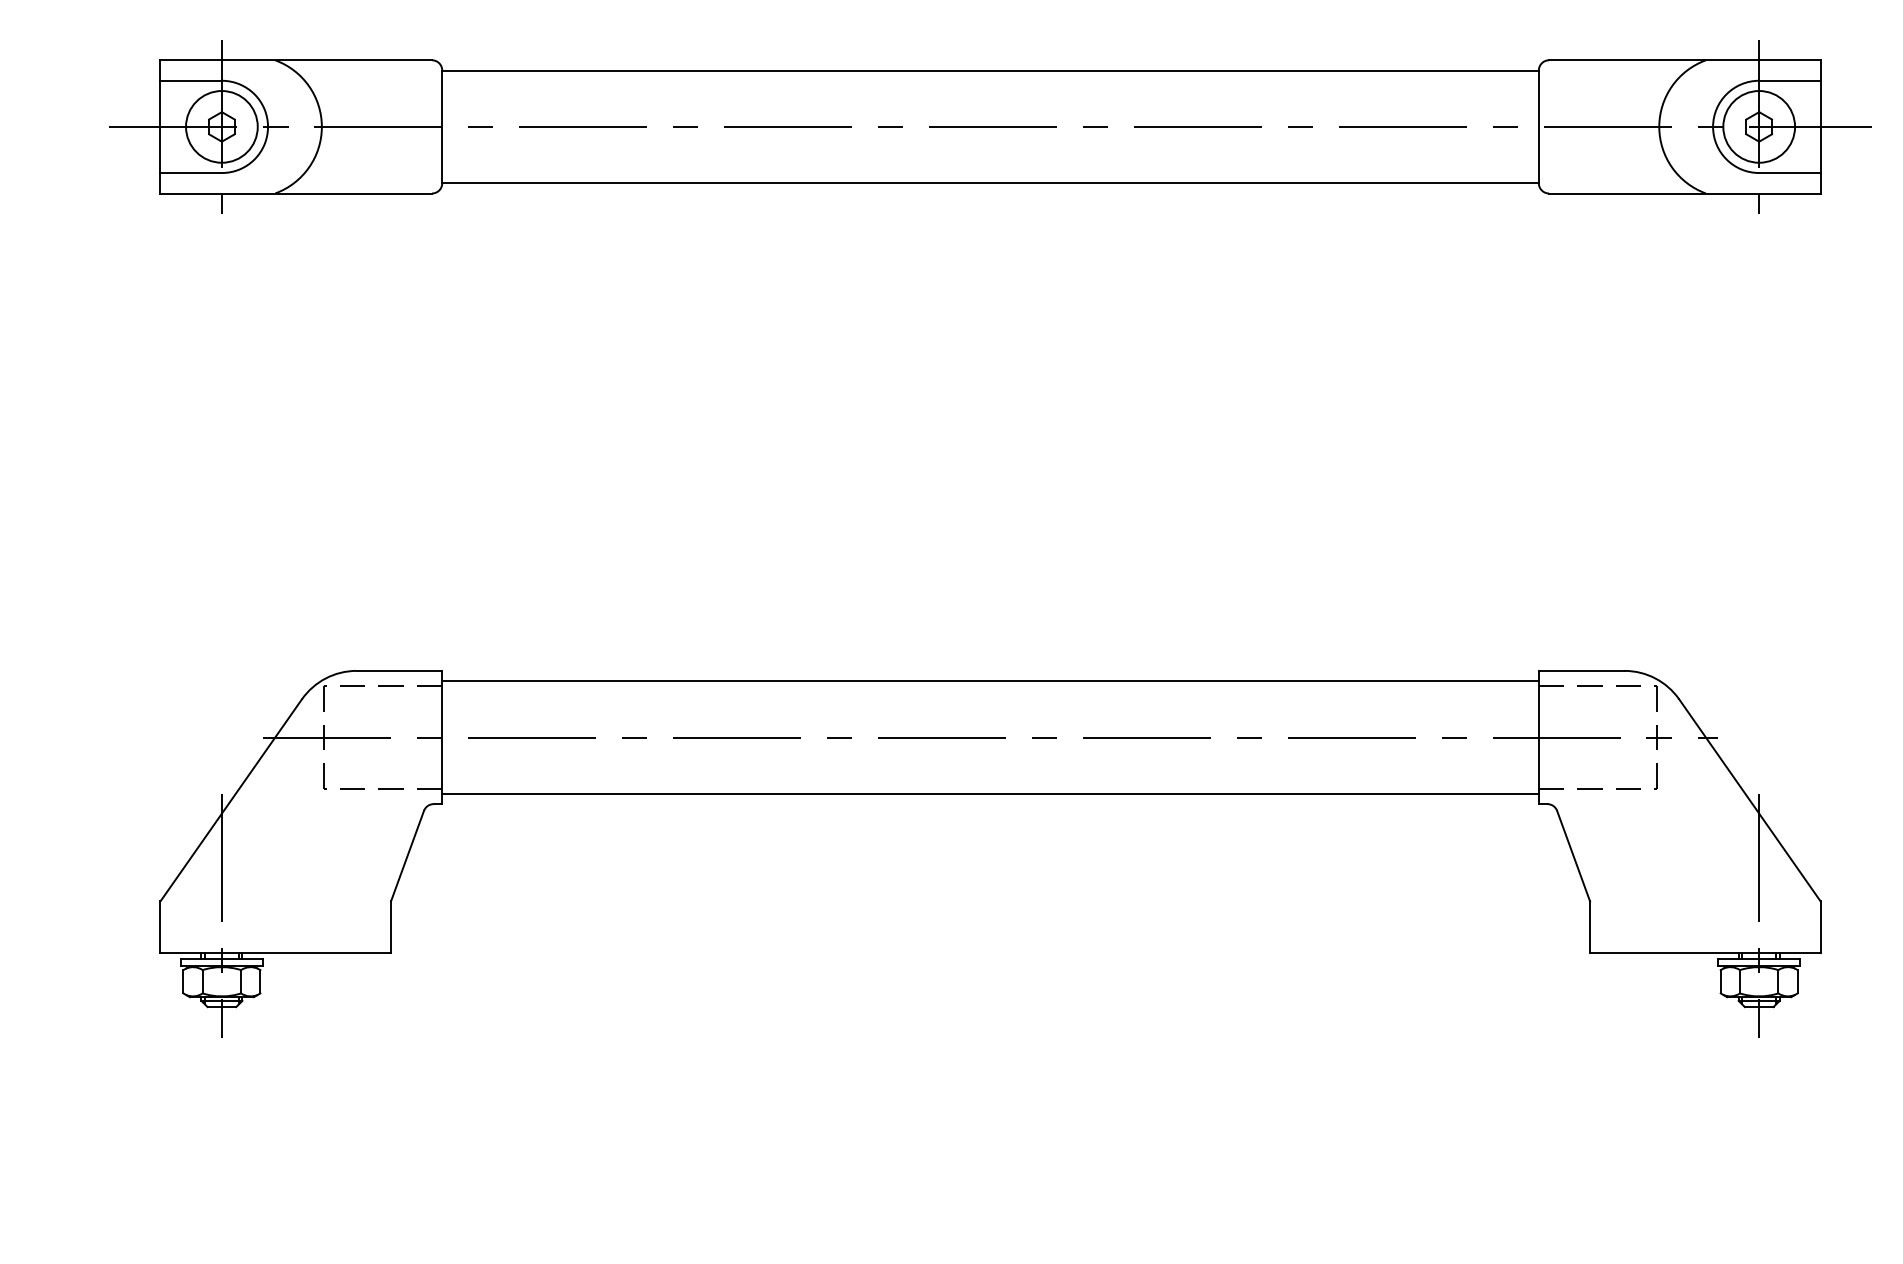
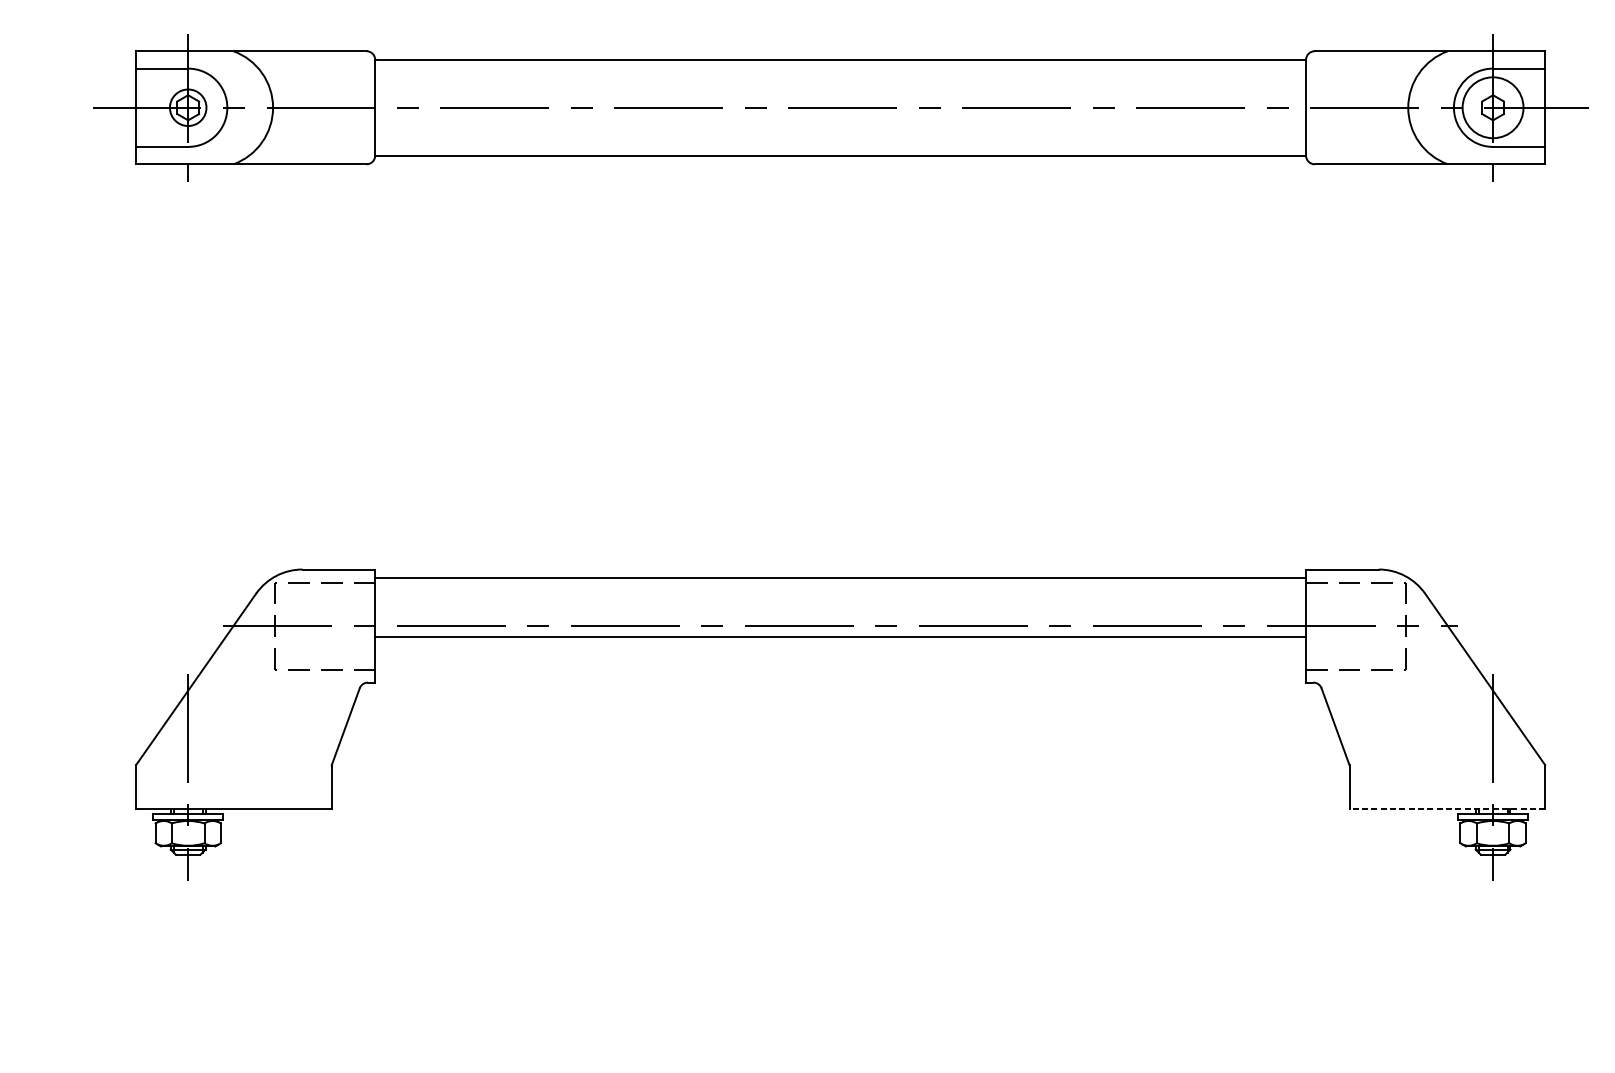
circle: (221, 126) -> (187, 107), size x0.6
line: (990, 793) -> (840, 637), moved
line: (1704, 952) -> (1446, 808), solid -> dashed

